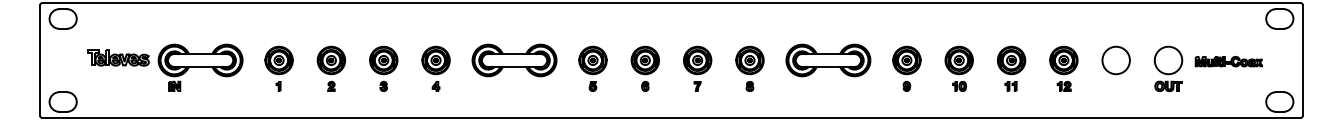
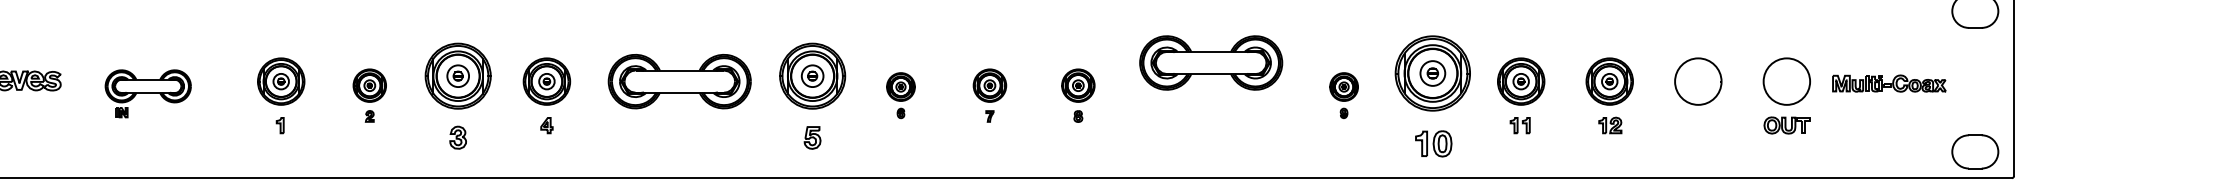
part: (828, 60) -> (1211, 63), moved
part: (200, 67) -> (148, 93), size x0.6
part: (331, 68) -> (369, 95), size x0.7
part: (383, 68) -> (457, 95), size x1.4
part: (592, 68) -> (811, 95), size x1.4
part: (644, 68) -> (899, 95), size x0.6
part: (697, 68) -> (989, 95), size x0.7
part: (749, 68) -> (1077, 95), size x0.7
part: (906, 68) -> (1343, 95), size x0.6
part: (958, 68) -> (1431, 95), size x1.6

